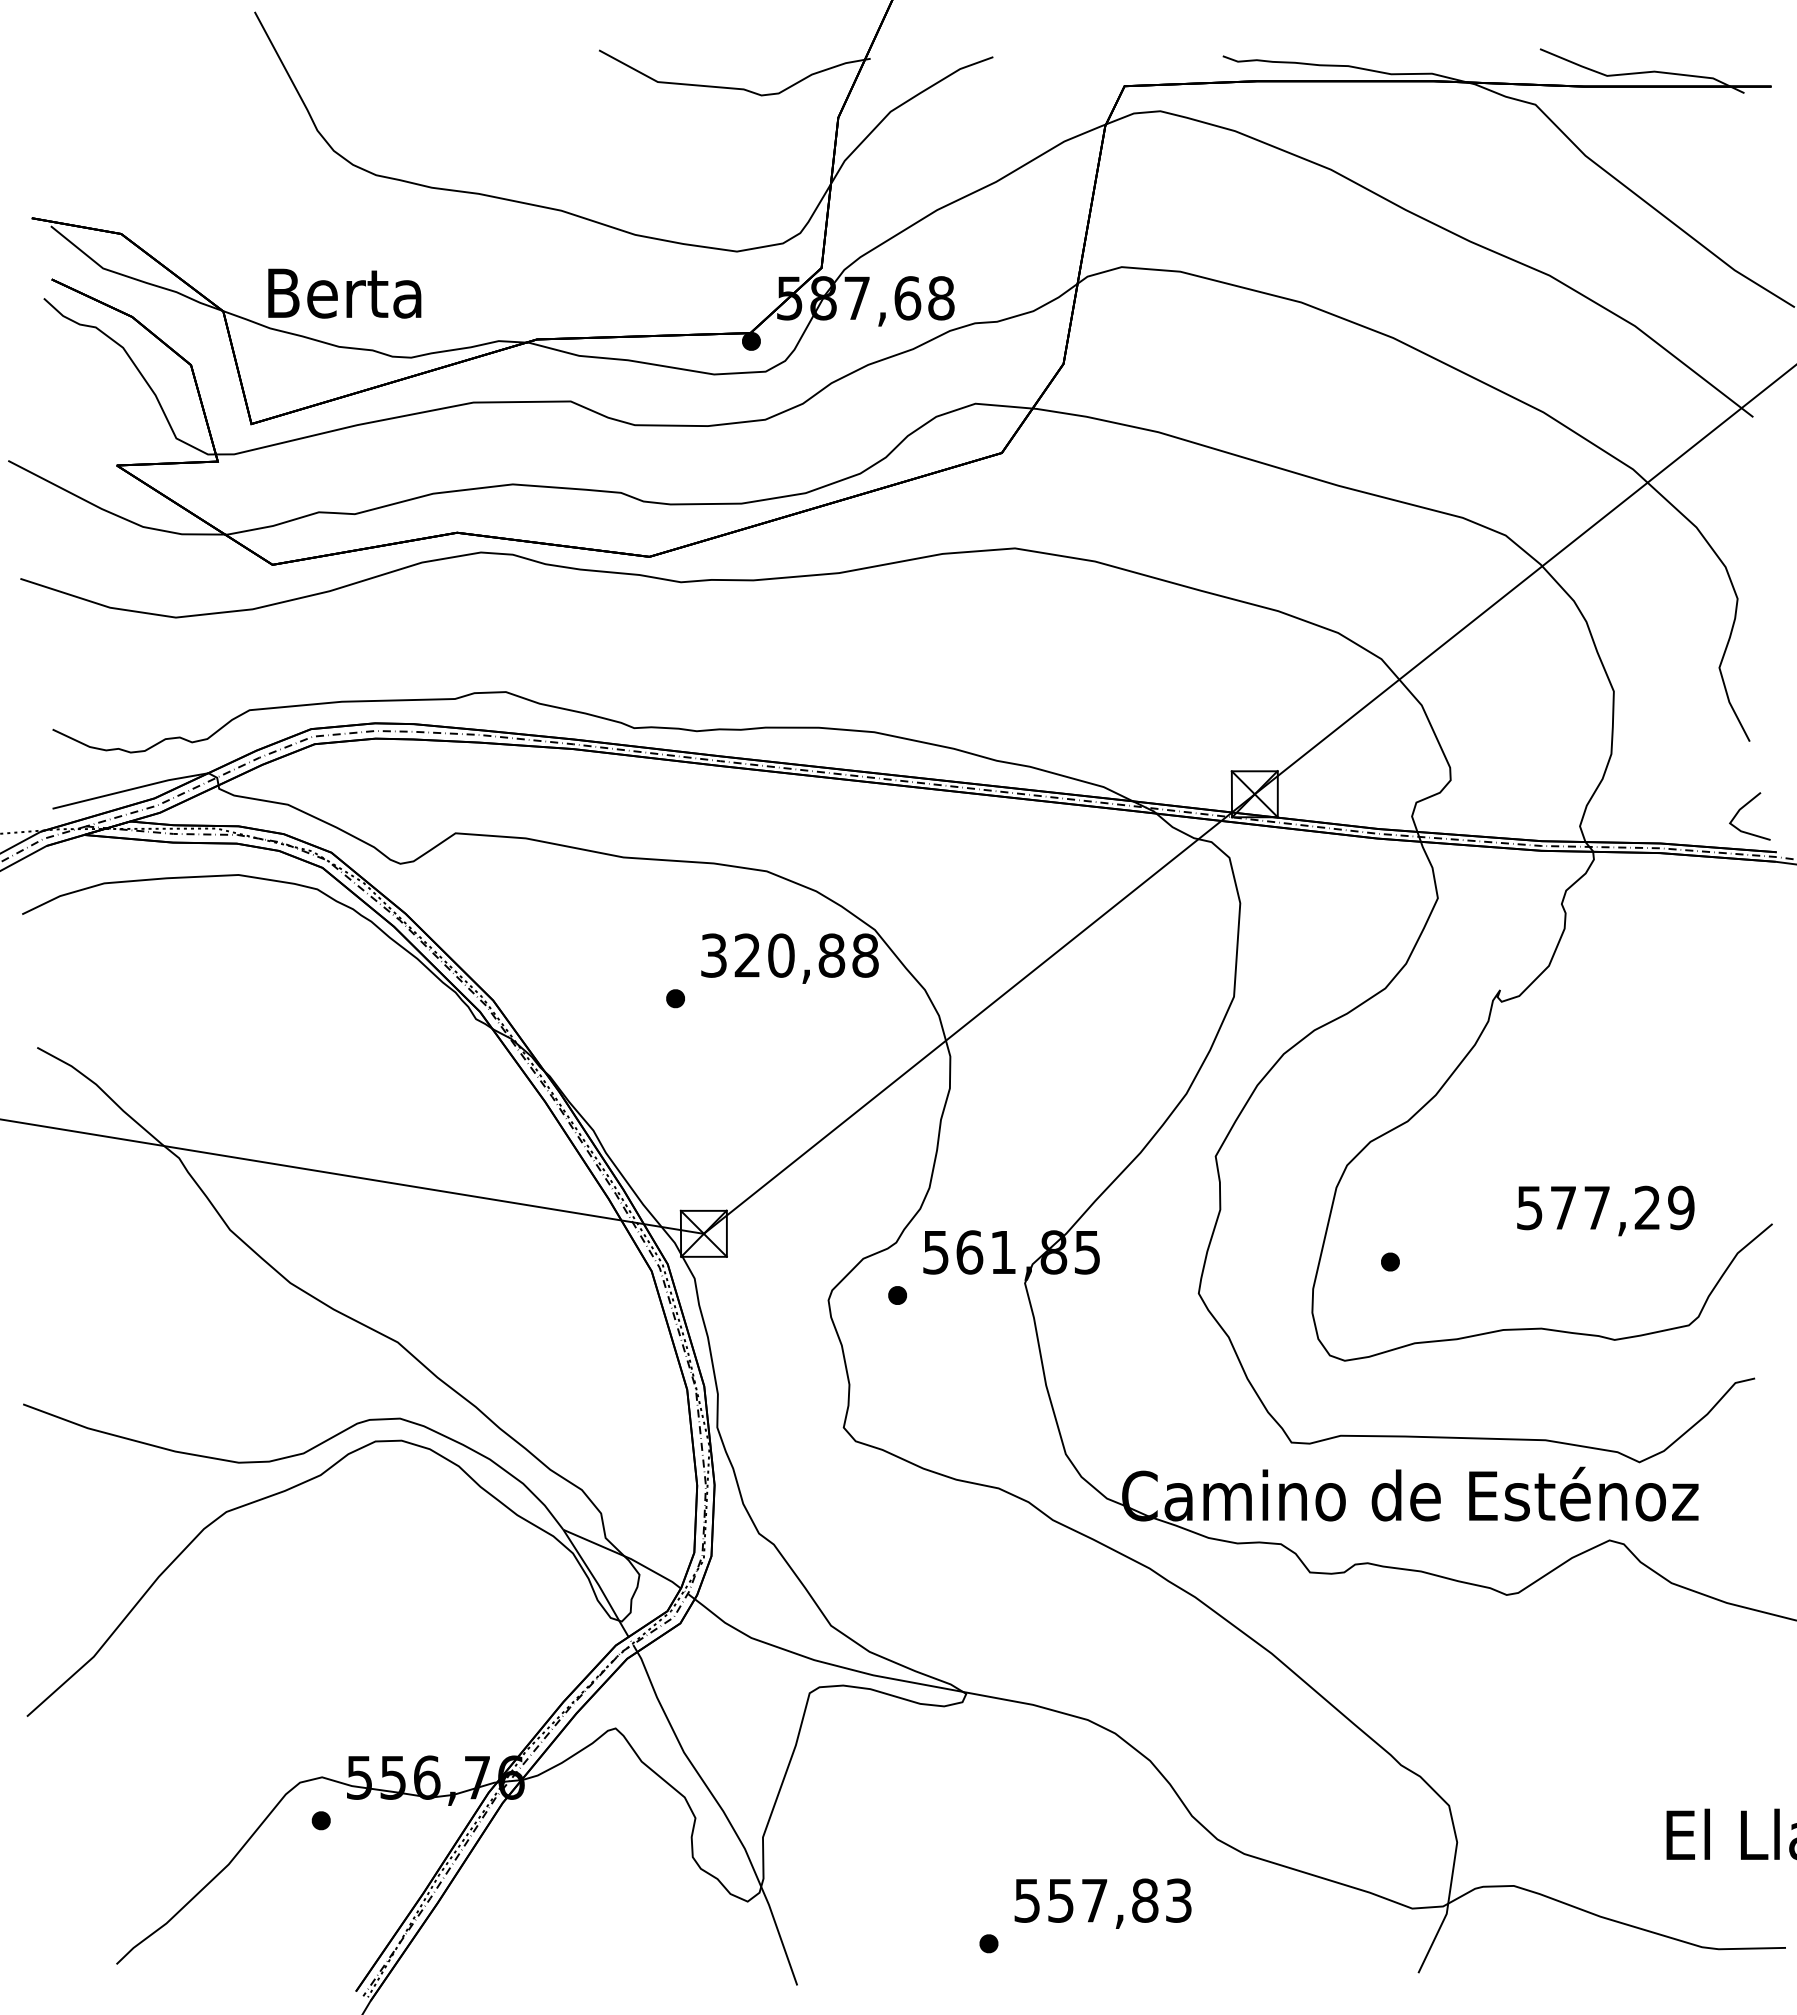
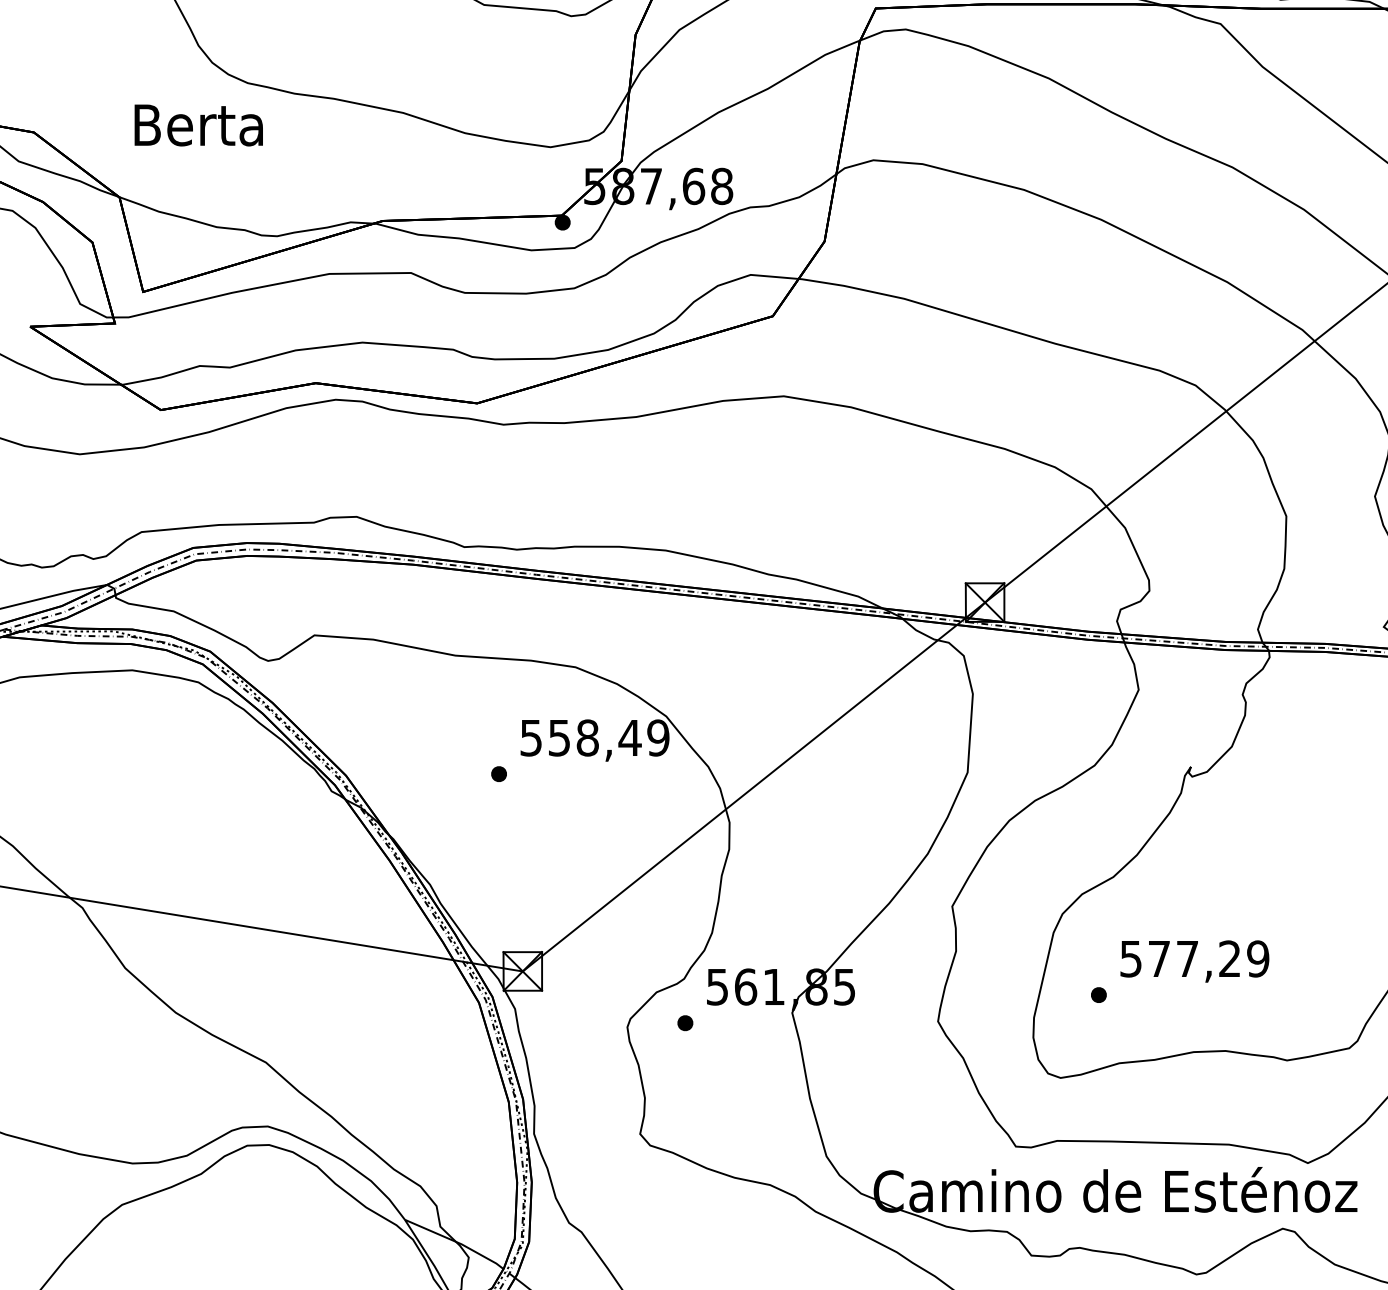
text: (344, 293) -> (198, 125), moved
text: (789, 955) -> (594, 737), 320,88 -> 558,49
text: (1605, 1210) -> (1194, 961), moved

